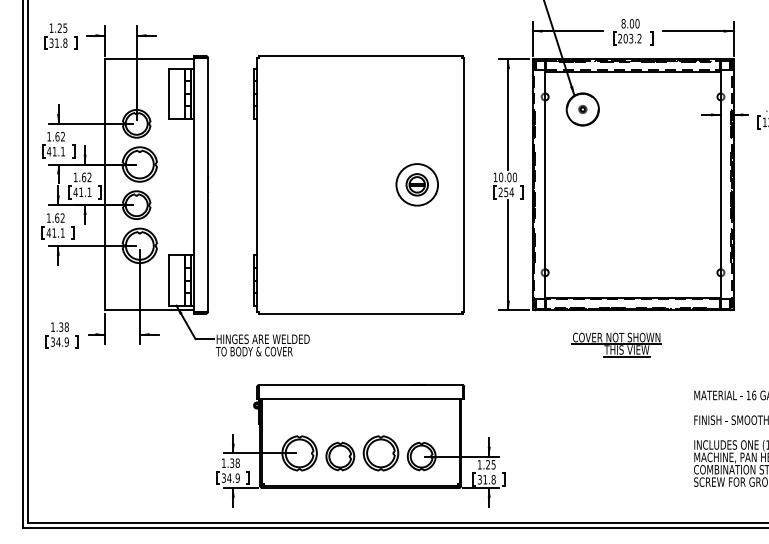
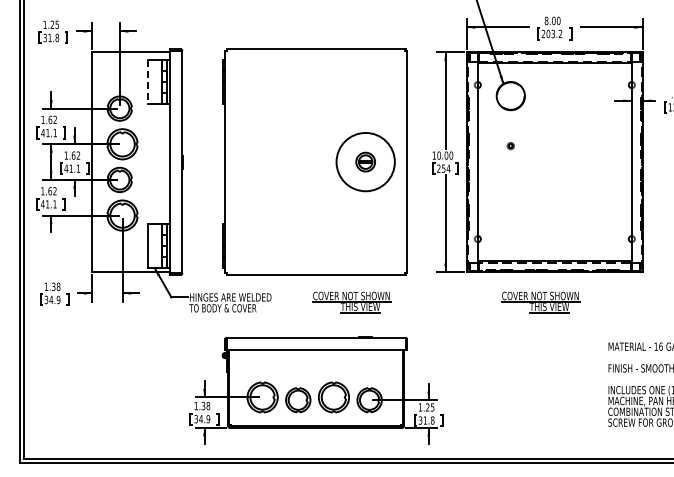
line: (169, 94) -> (148, 82), solid -> dashed
part: (582, 109) -> (510, 146), moved
circle: (417, 184) -> (365, 161), size x1.6
part: (401, 345) -> (351, 302), added

